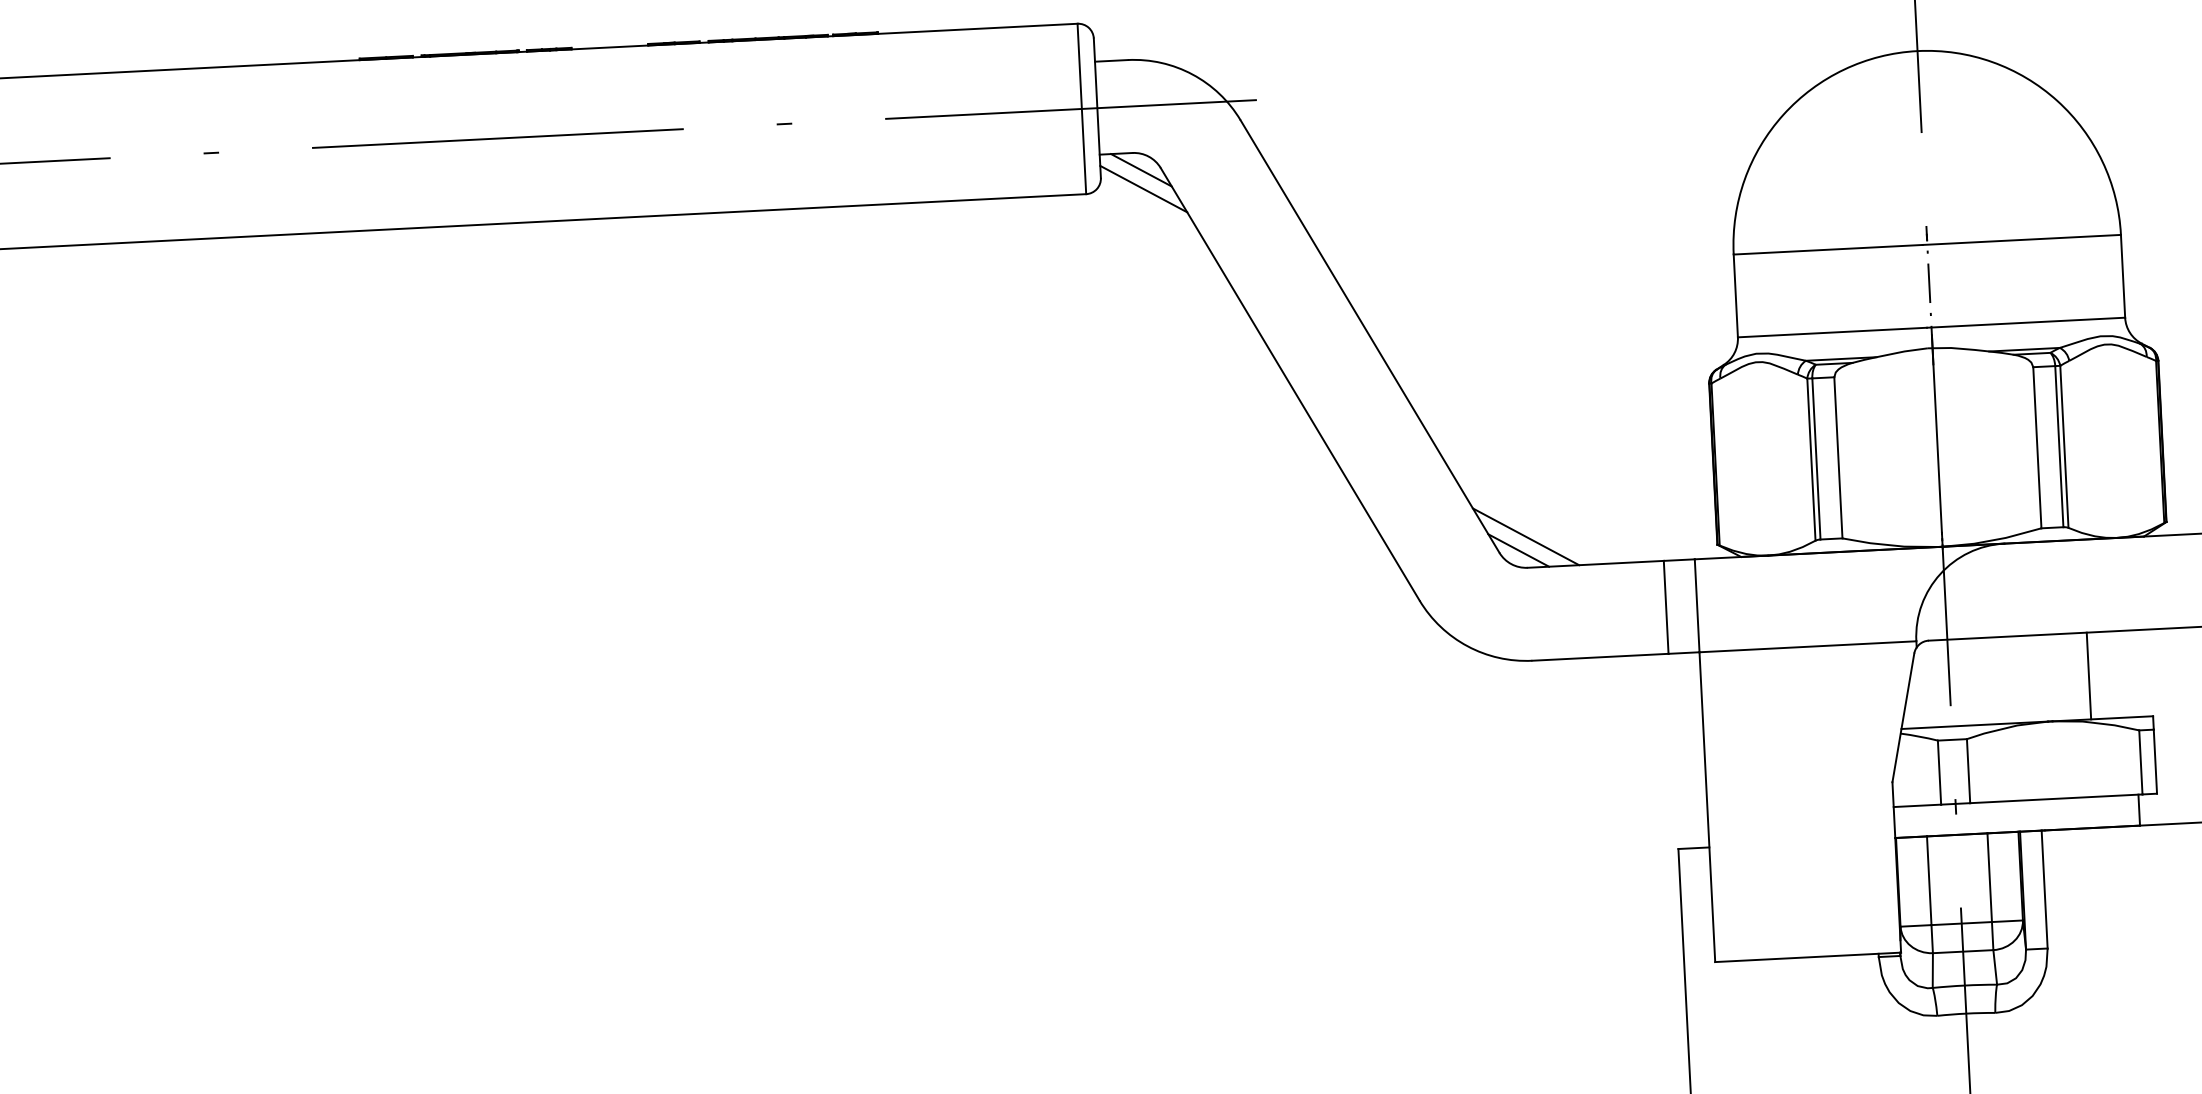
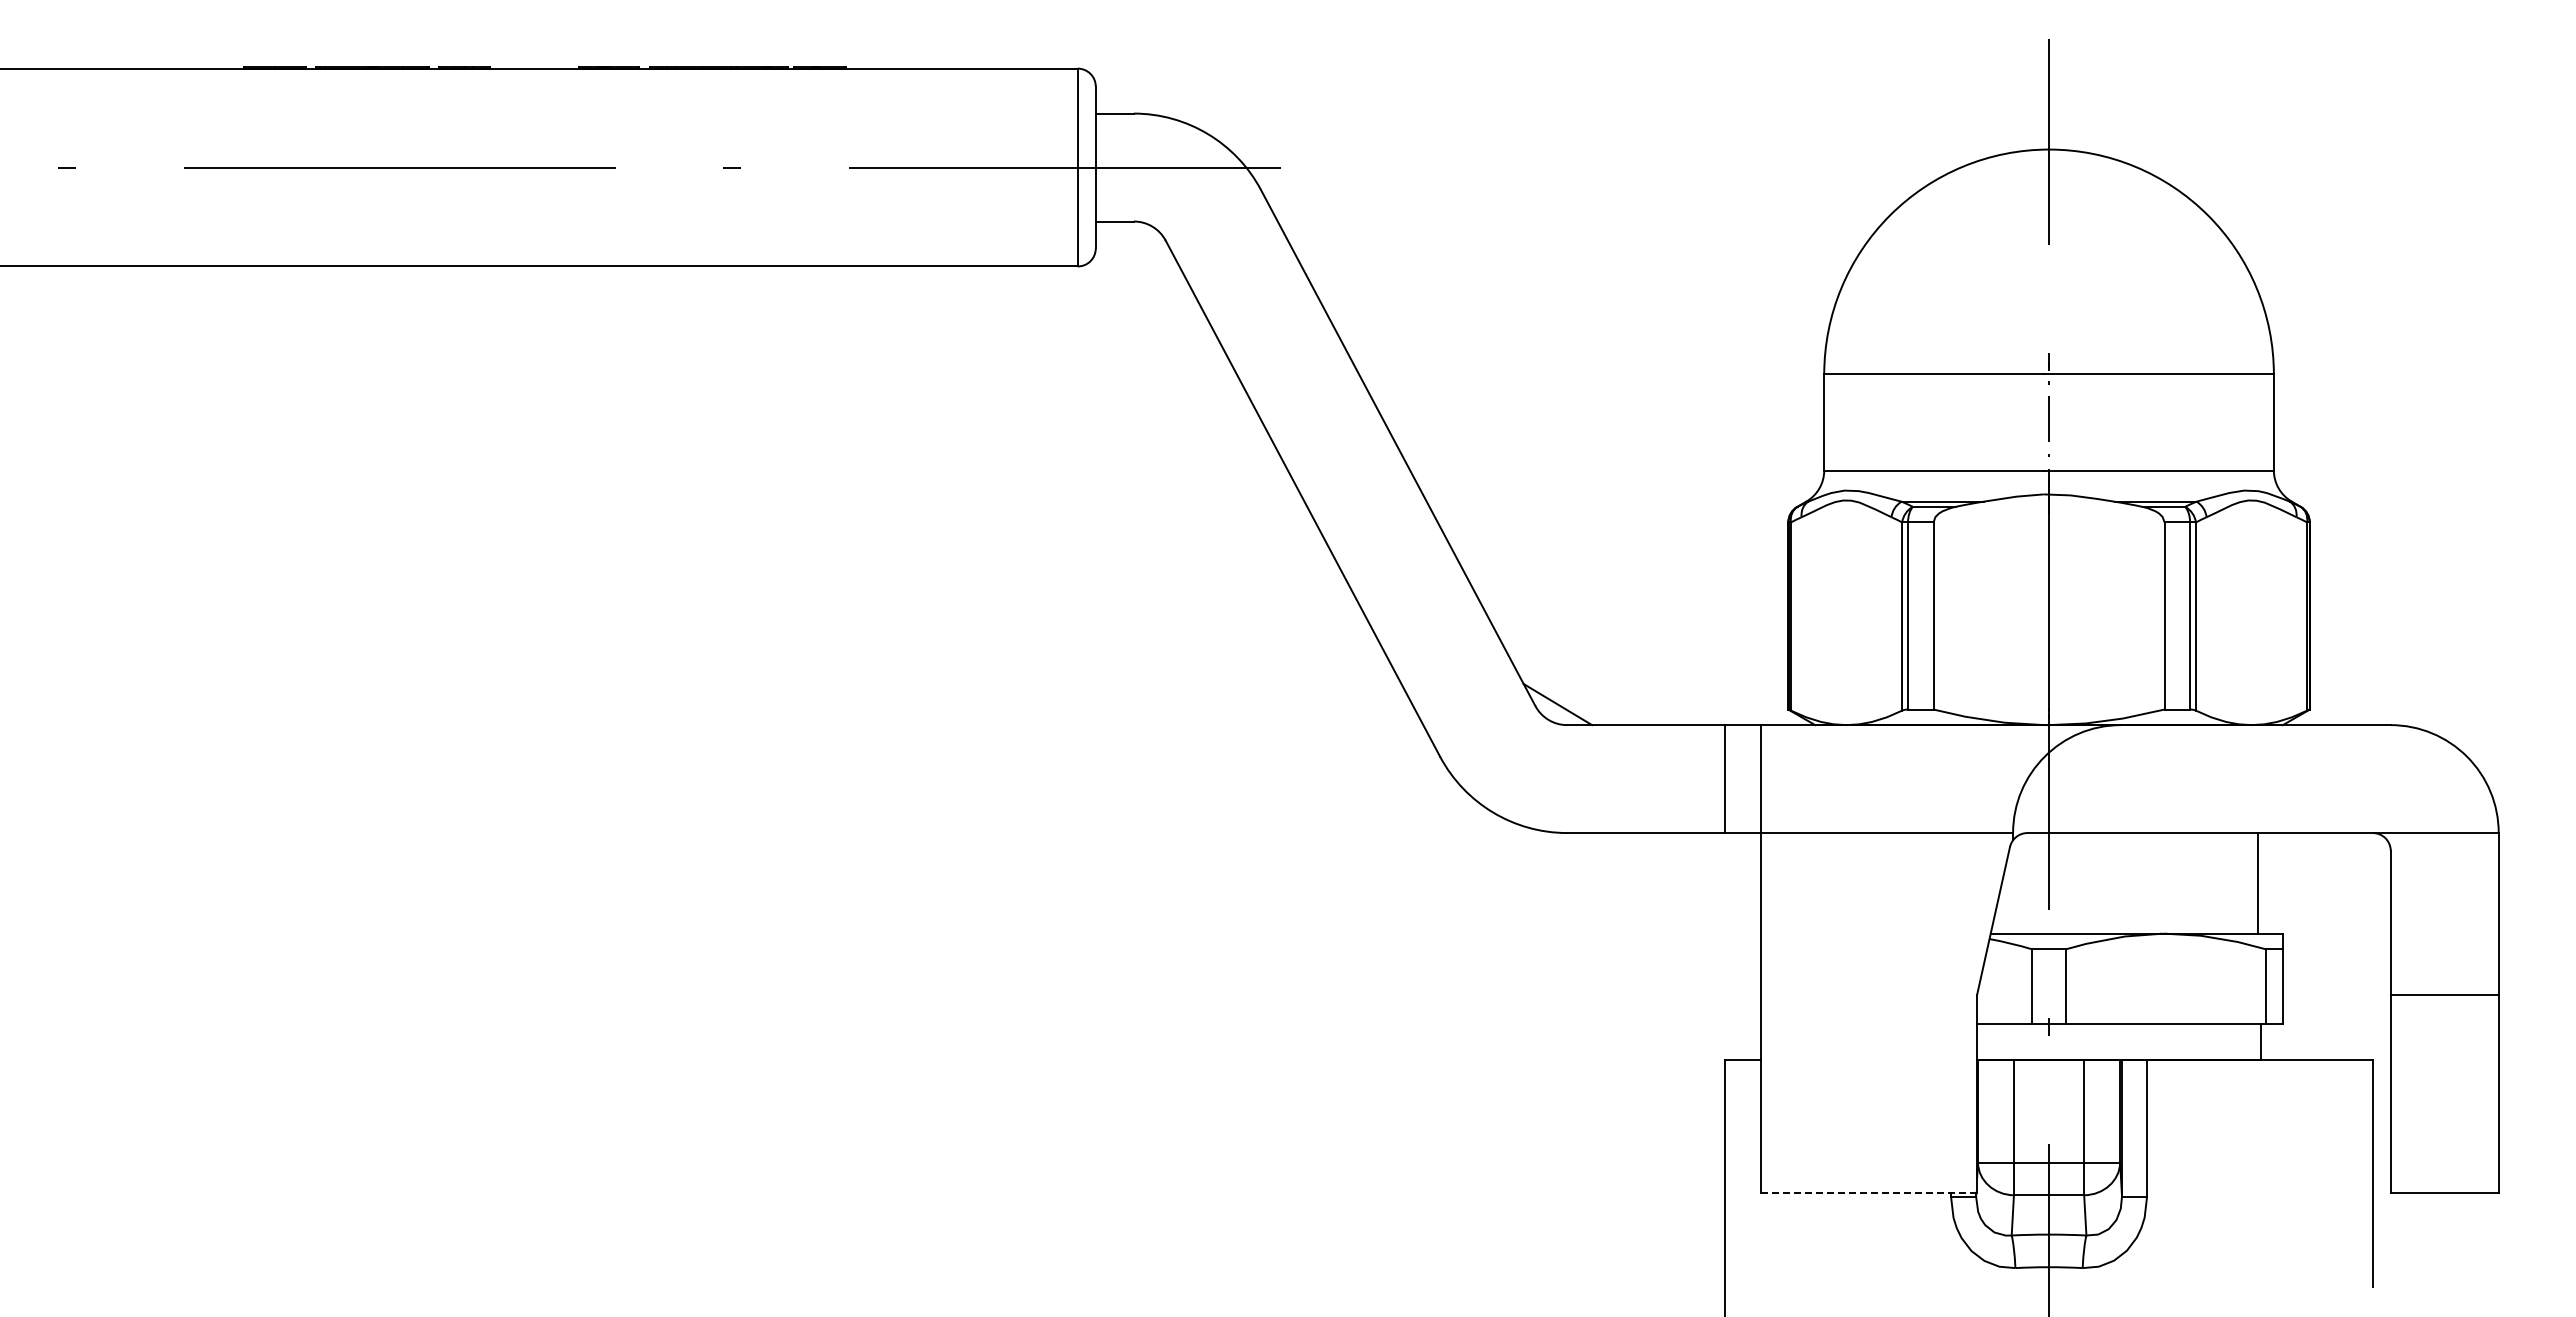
line: (1140, 169) -> (1142, 241), removed
line: (1143, 188) -> (1144, 263), removed
line: (1526, 537) -> (1567, 689), removed
line: (2088, 676) -> (2257, 883), moved
line: (1808, 957) -> (1869, 1192), solid -> dashed

